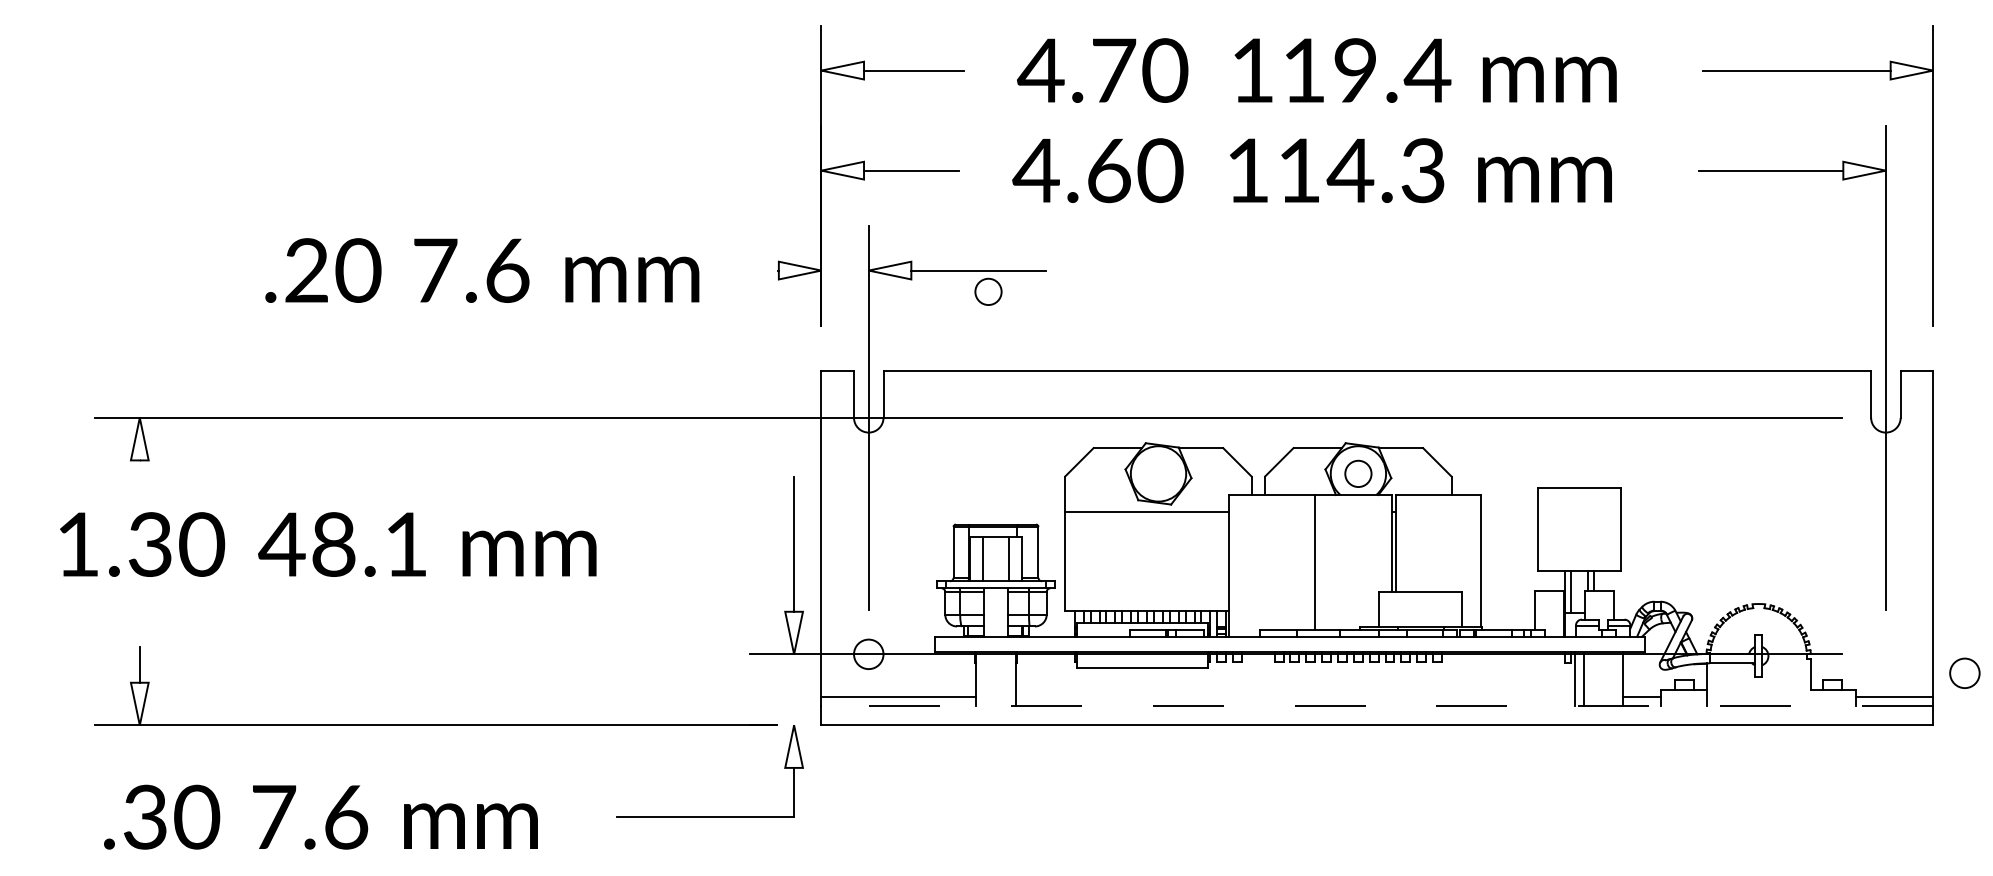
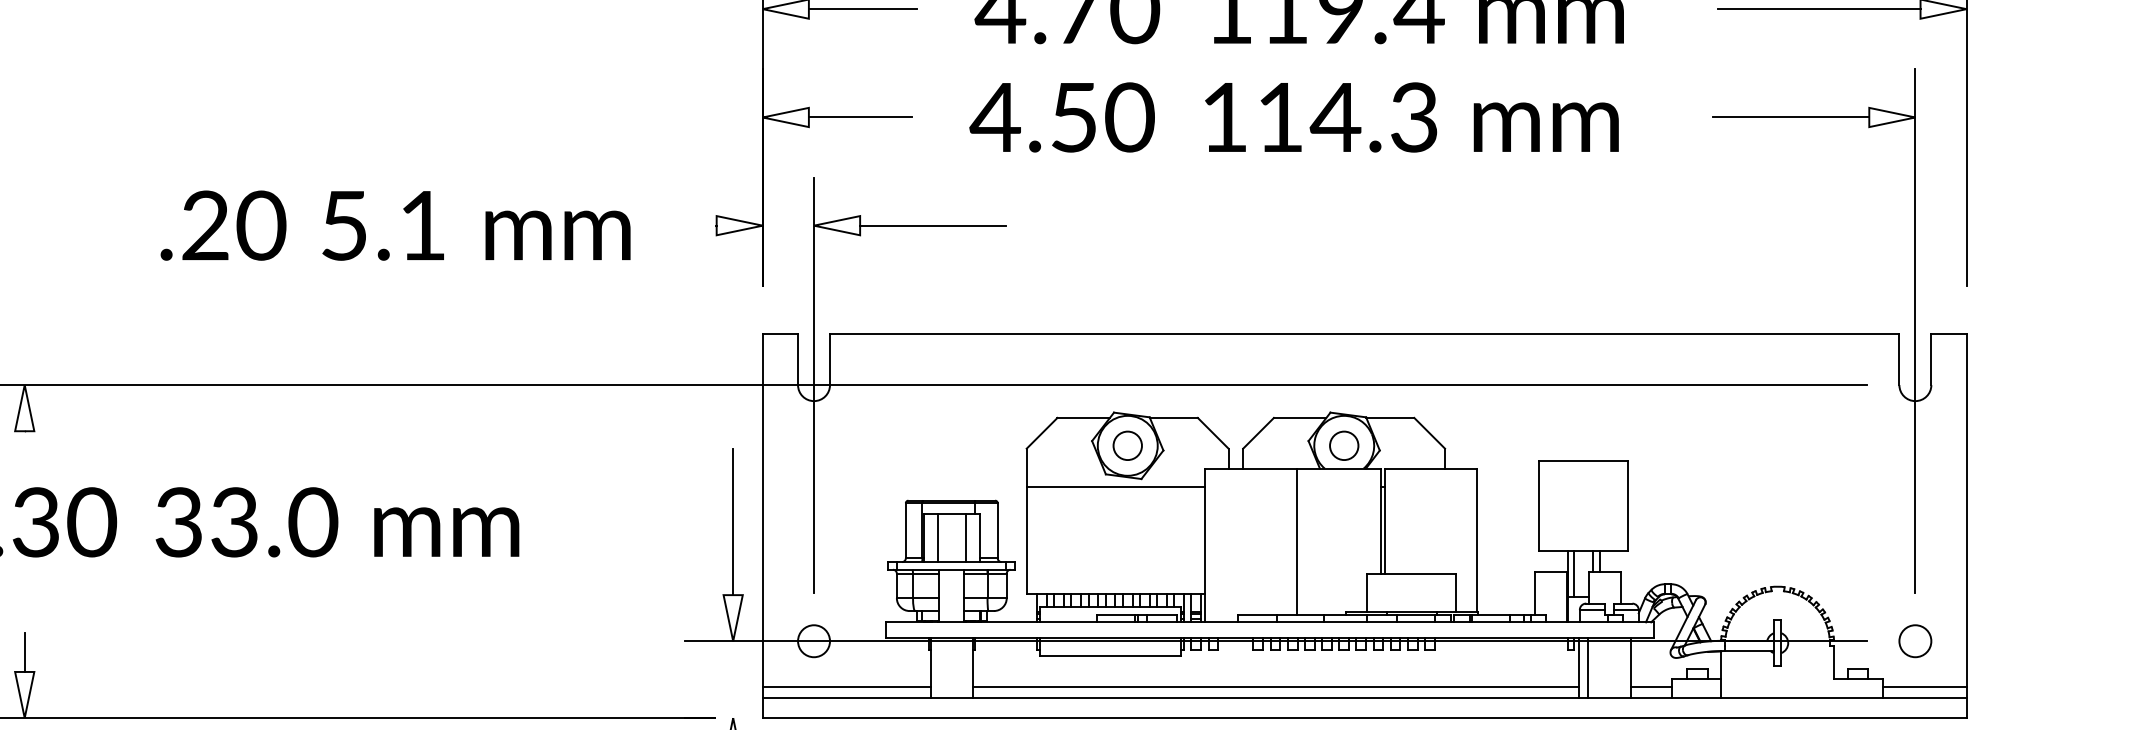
text: (1109, 170) -> (1074, 117), 4.60 -> 4.50
text: (471, 270) -> (383, 225), 7.6 -> 5.1
circle: (988, 291) -> (1127, 445), moved
text: (343, 544) -> (245, 522), 48.1 -> 33.0
circle: (1964, 672) -> (1914, 640), moved
line: (1294, 696) -> (1275, 686), added
line: (1377, 706) -> (1364, 697), dashed -> solid

